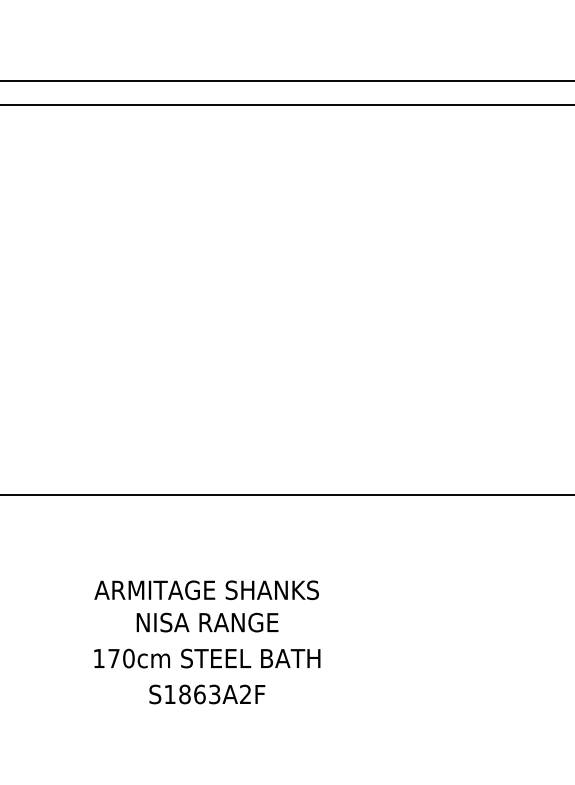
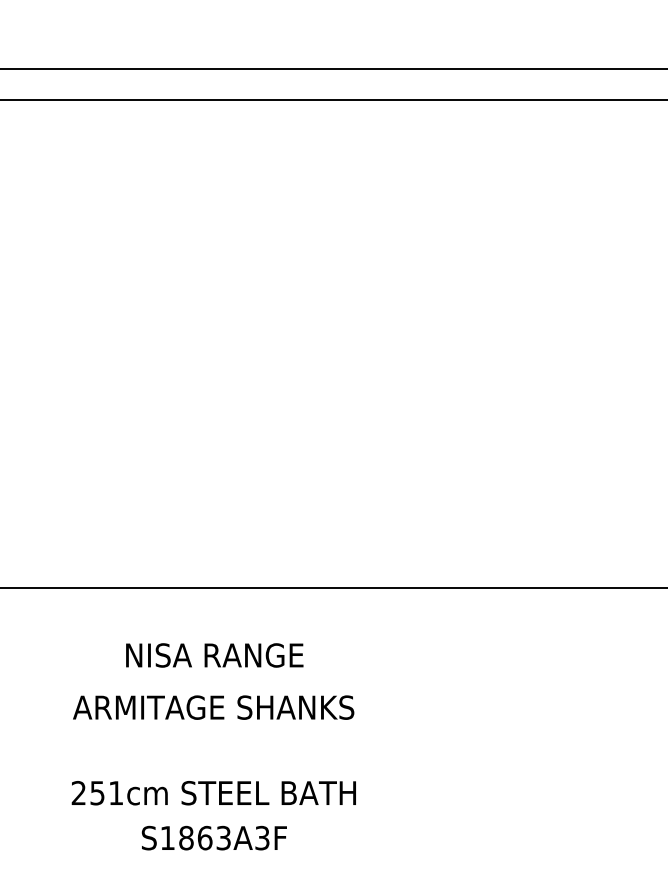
text: (207, 622) -> (214, 655), moved
text: (113, 658) -> (96, 793), 170cm -> 251cm
text: (245, 694) -> (262, 838), S1863A2F -> S1863A3F

